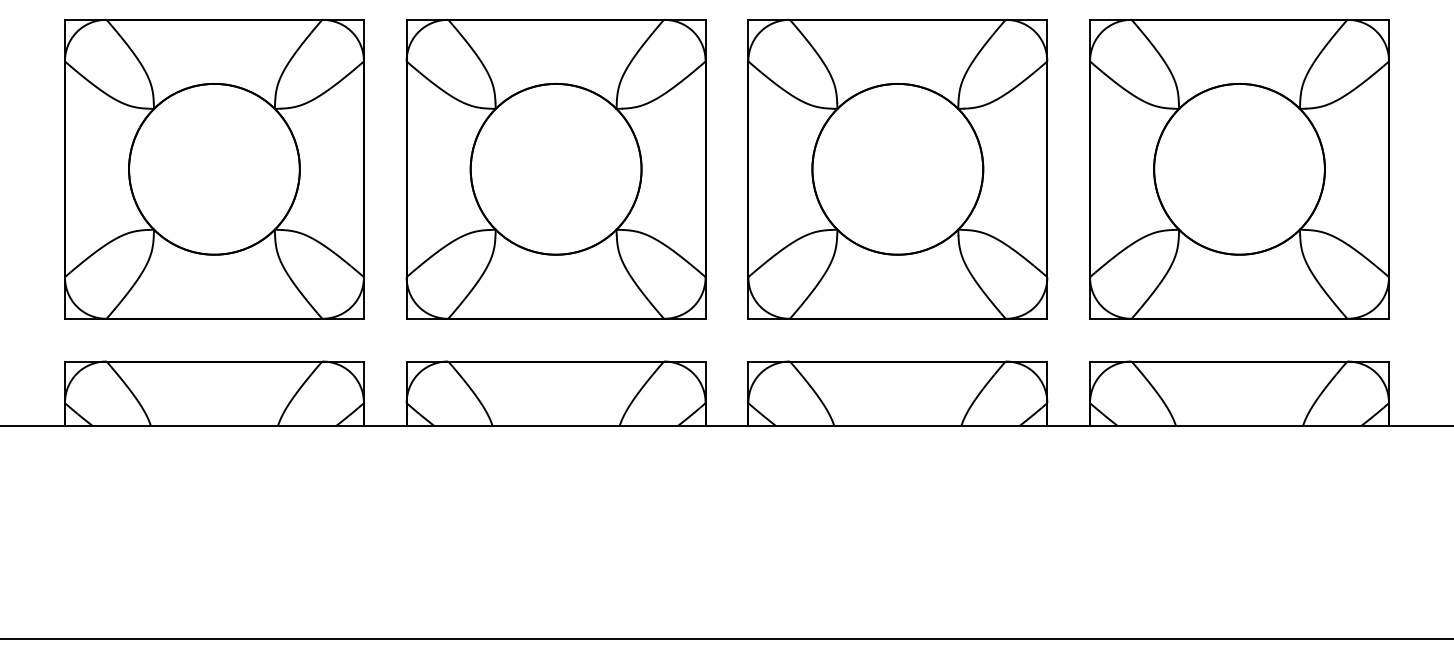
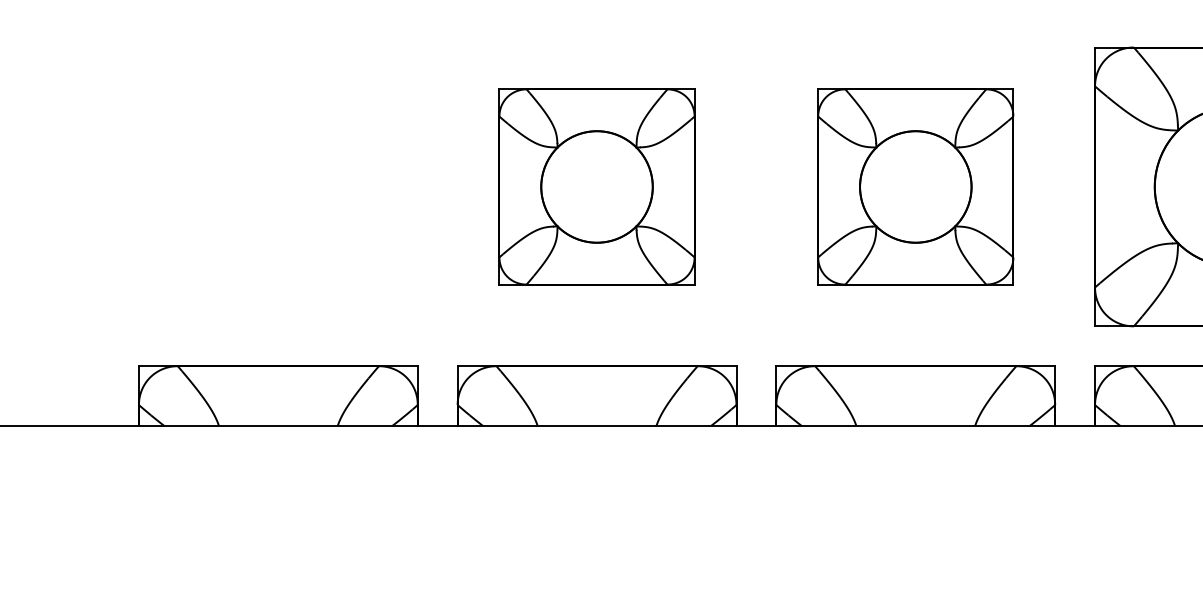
part: (214, 169) -> (278, 187), removed
part: (555, 169) -> (596, 187), size x0.7
part: (897, 169) -> (915, 187), size x0.7

